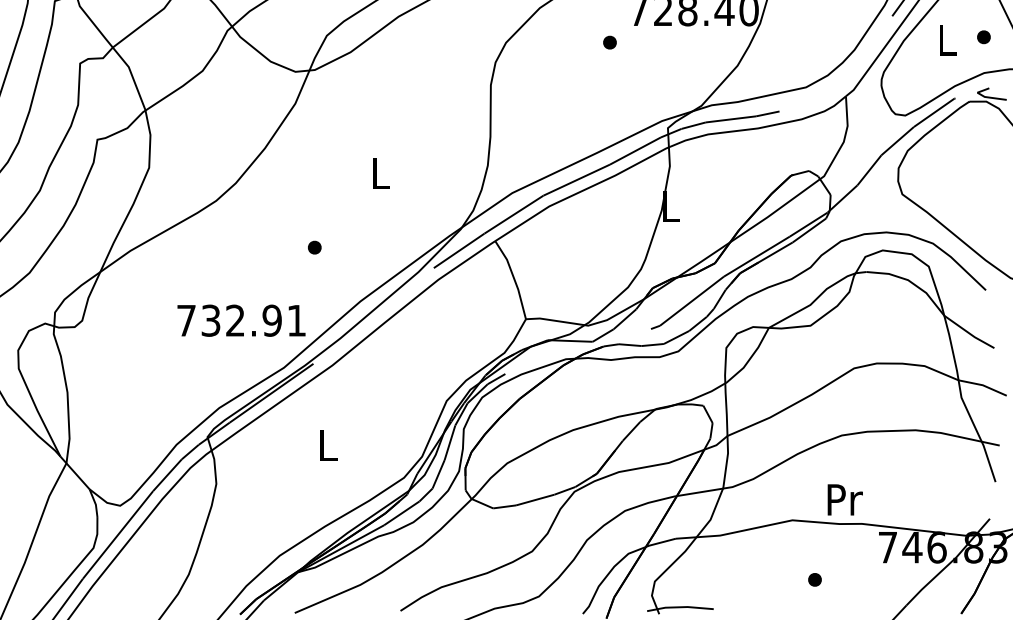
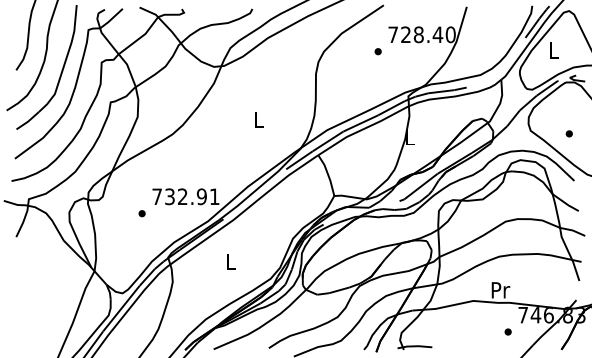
part: (982, 36) -> (568, 133), moved
part: (313, 247) -> (141, 213), moved
part: (813, 578) -> (507, 331), moved

